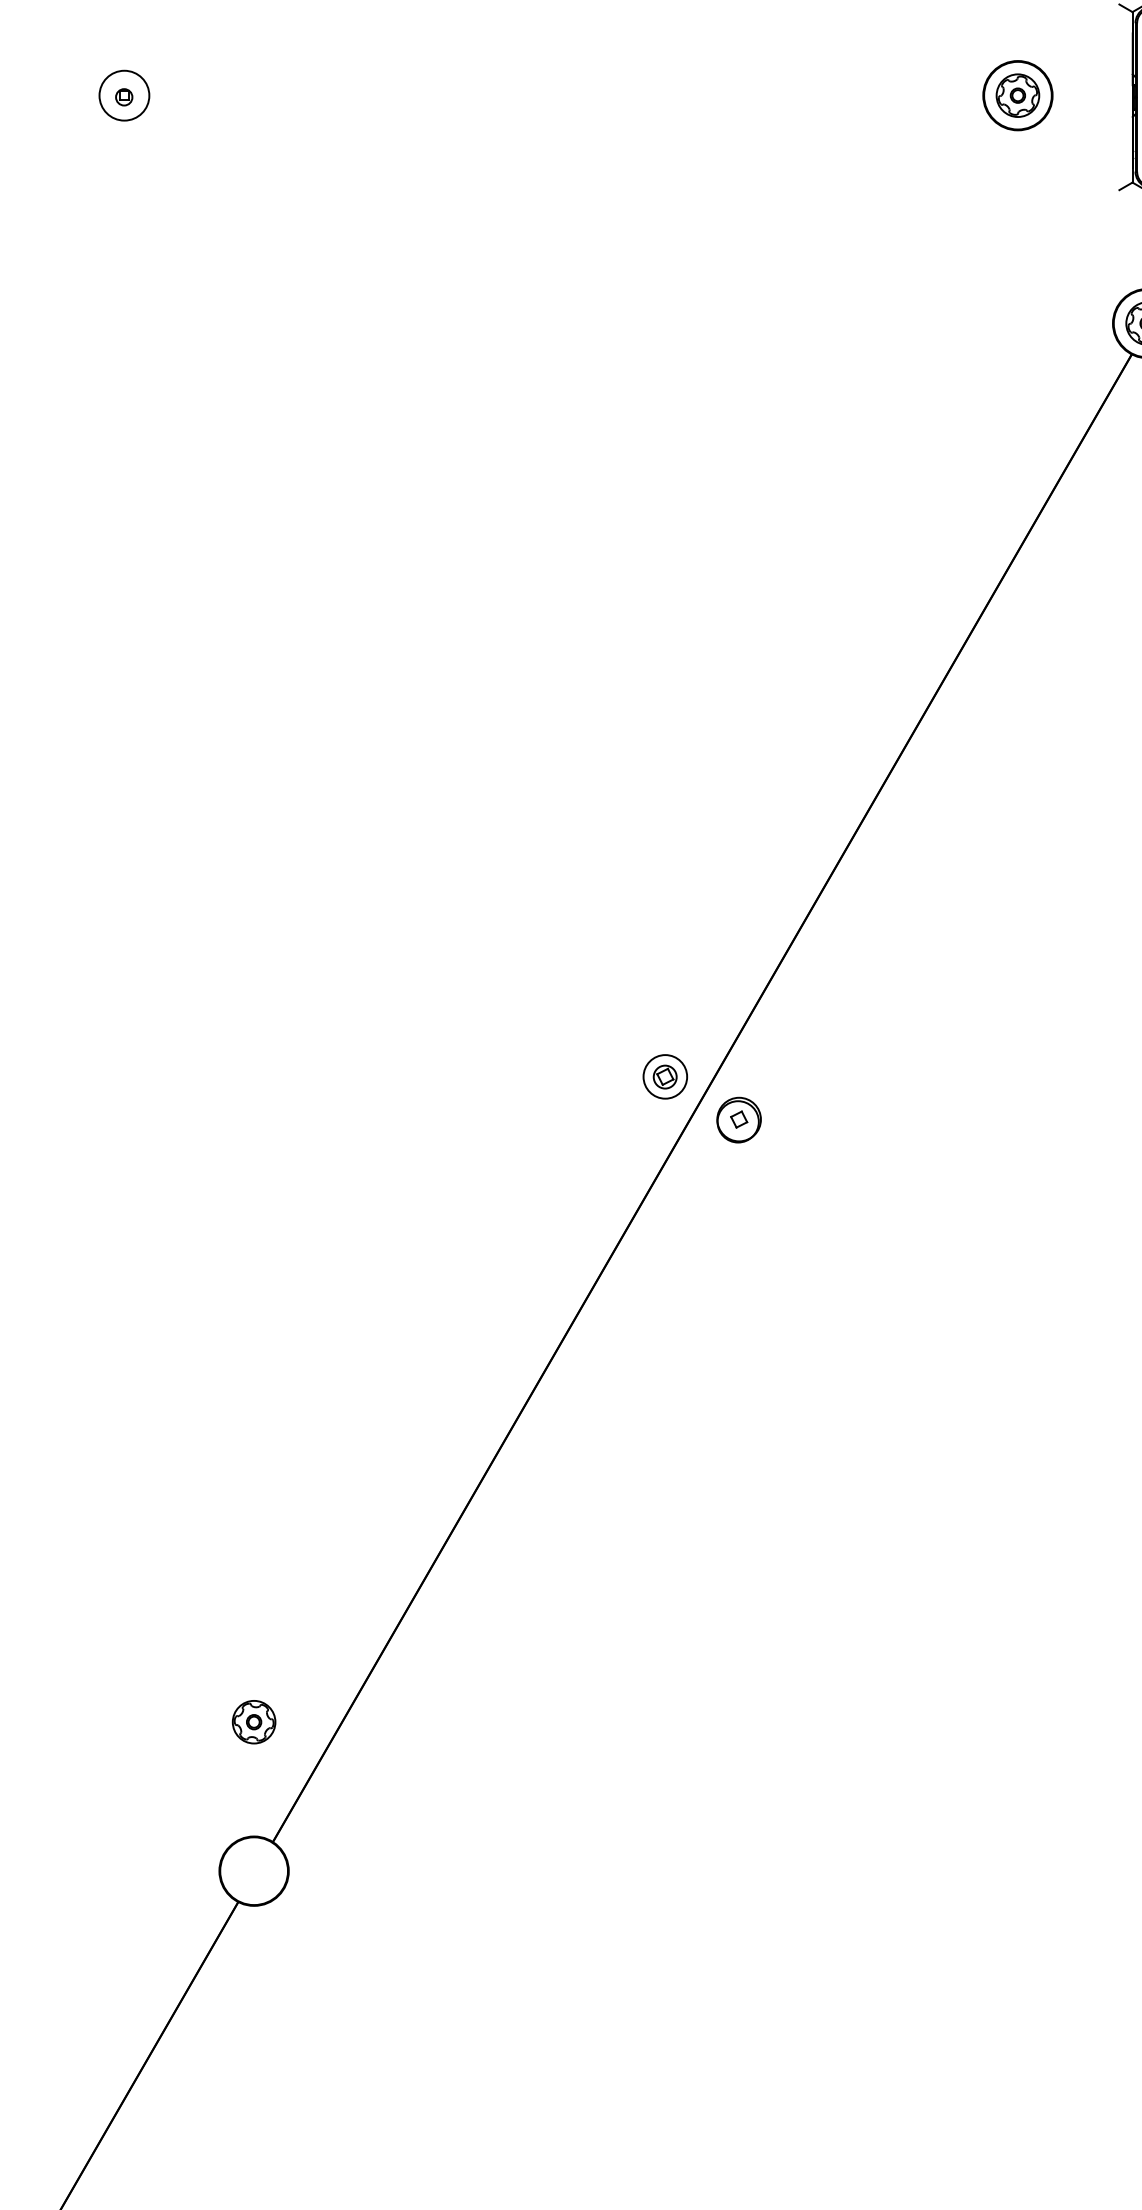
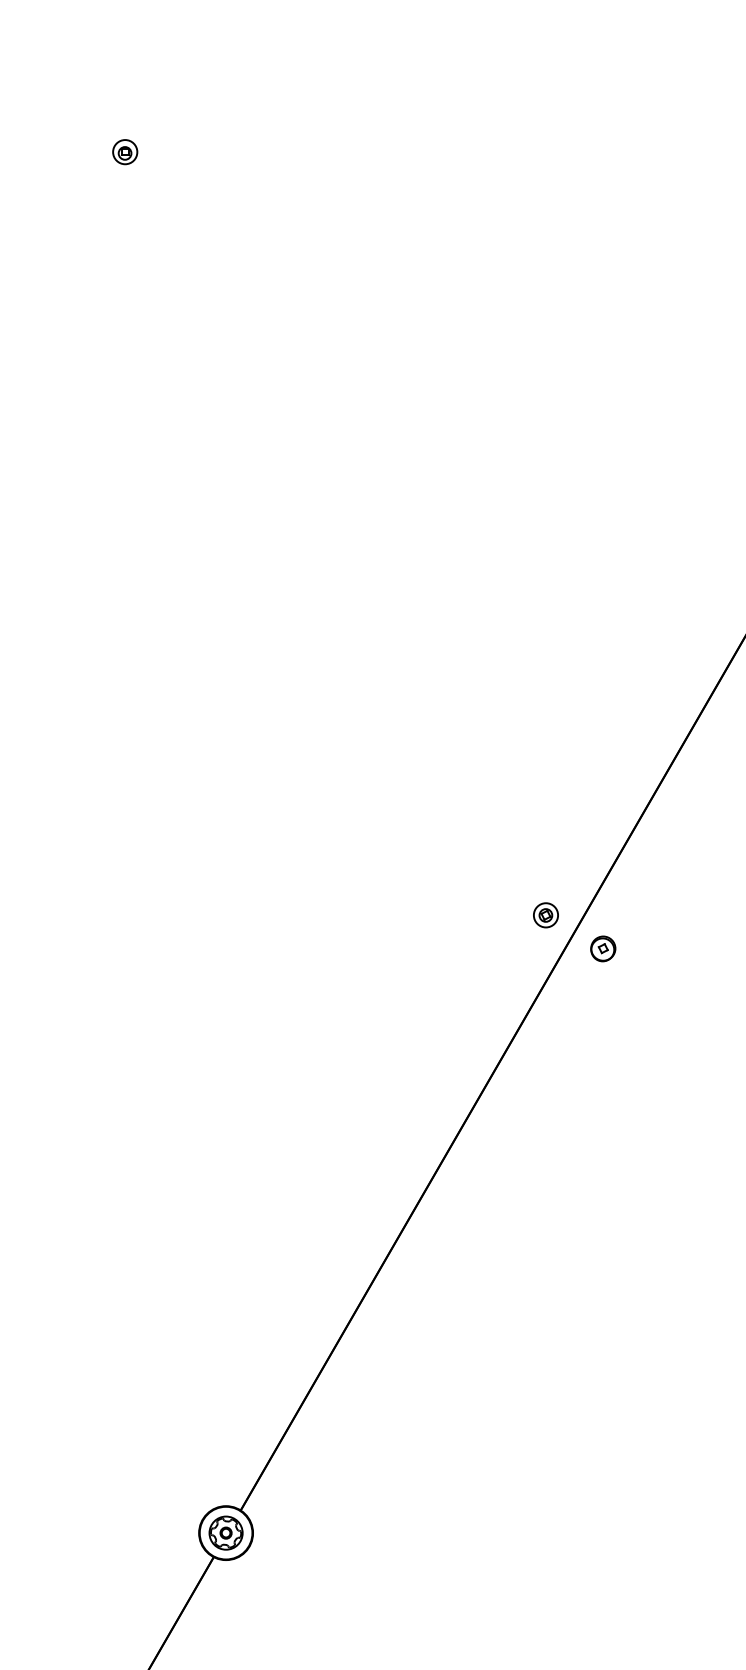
circle: (124, 95) -> (125, 152), size x0.62
part: (665, 1076) -> (546, 915), size x0.71
part: (738, 1119) -> (602, 948), size x0.71
part: (253, 1722) -> (225, 1533), moved

